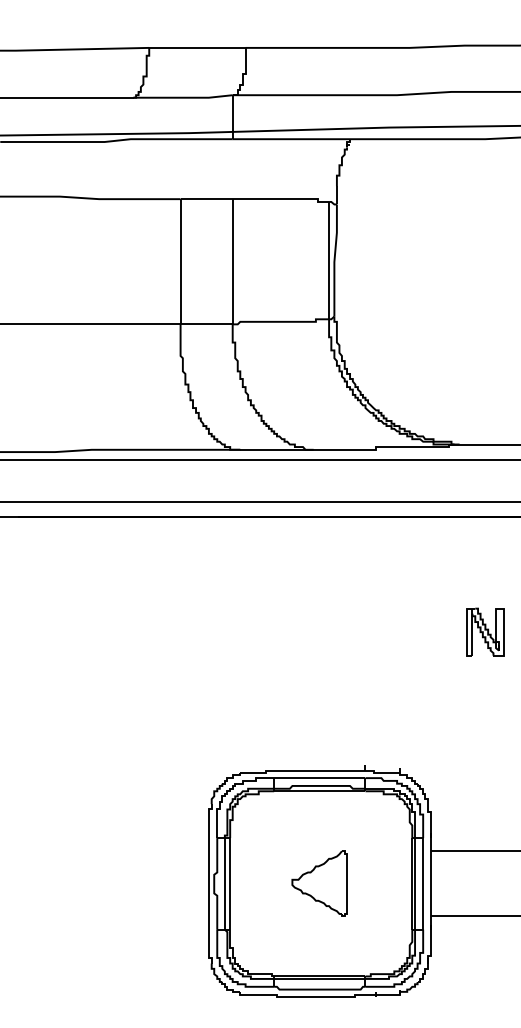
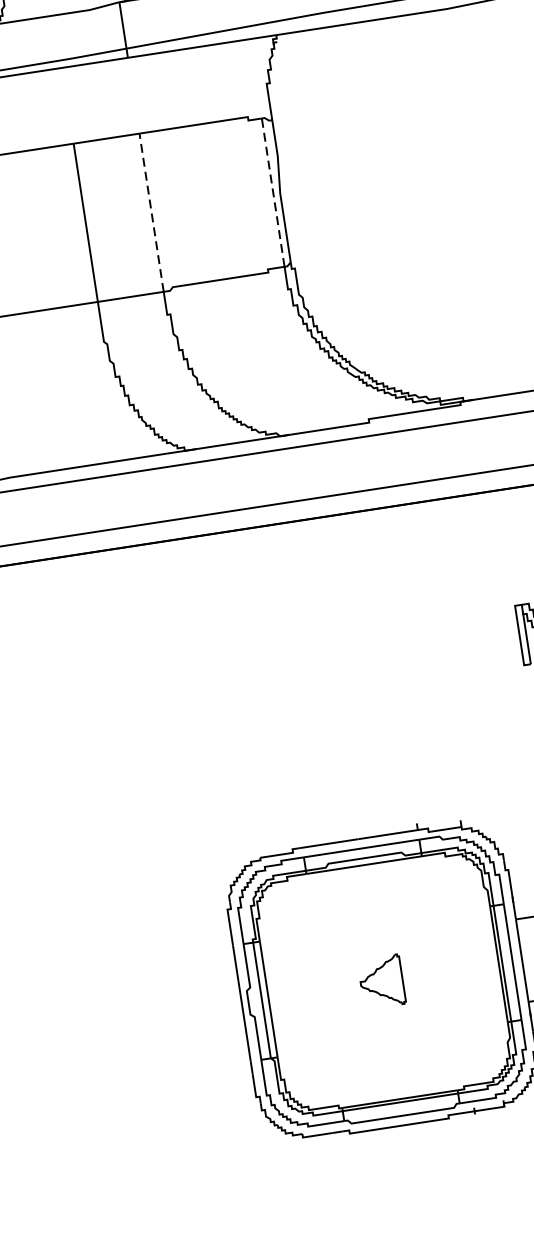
line: (329, 260) -> (273, 192), solid -> dashed
line: (232, 261) -> (151, 212), solid -> dashed
part: (319, 883) -> (381, 981), size x0.6

